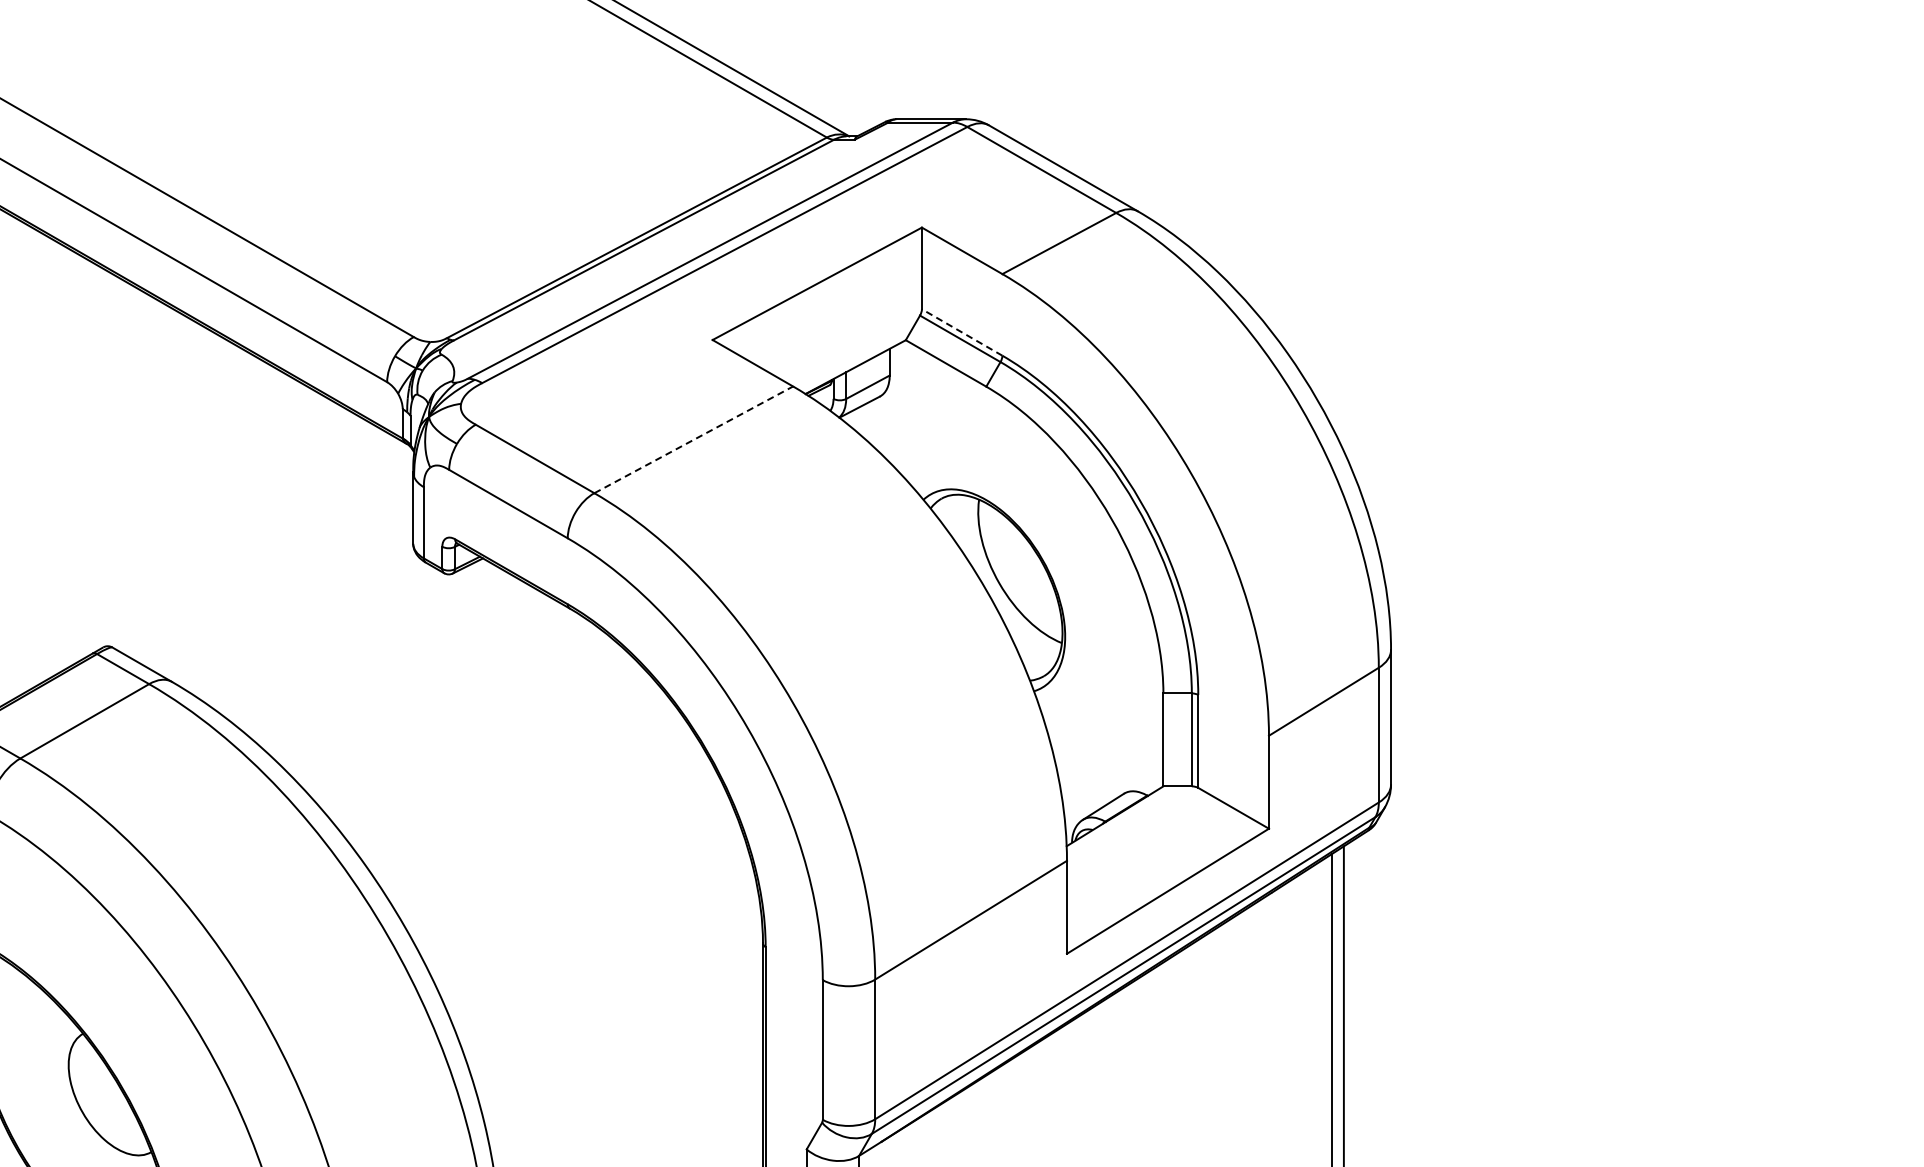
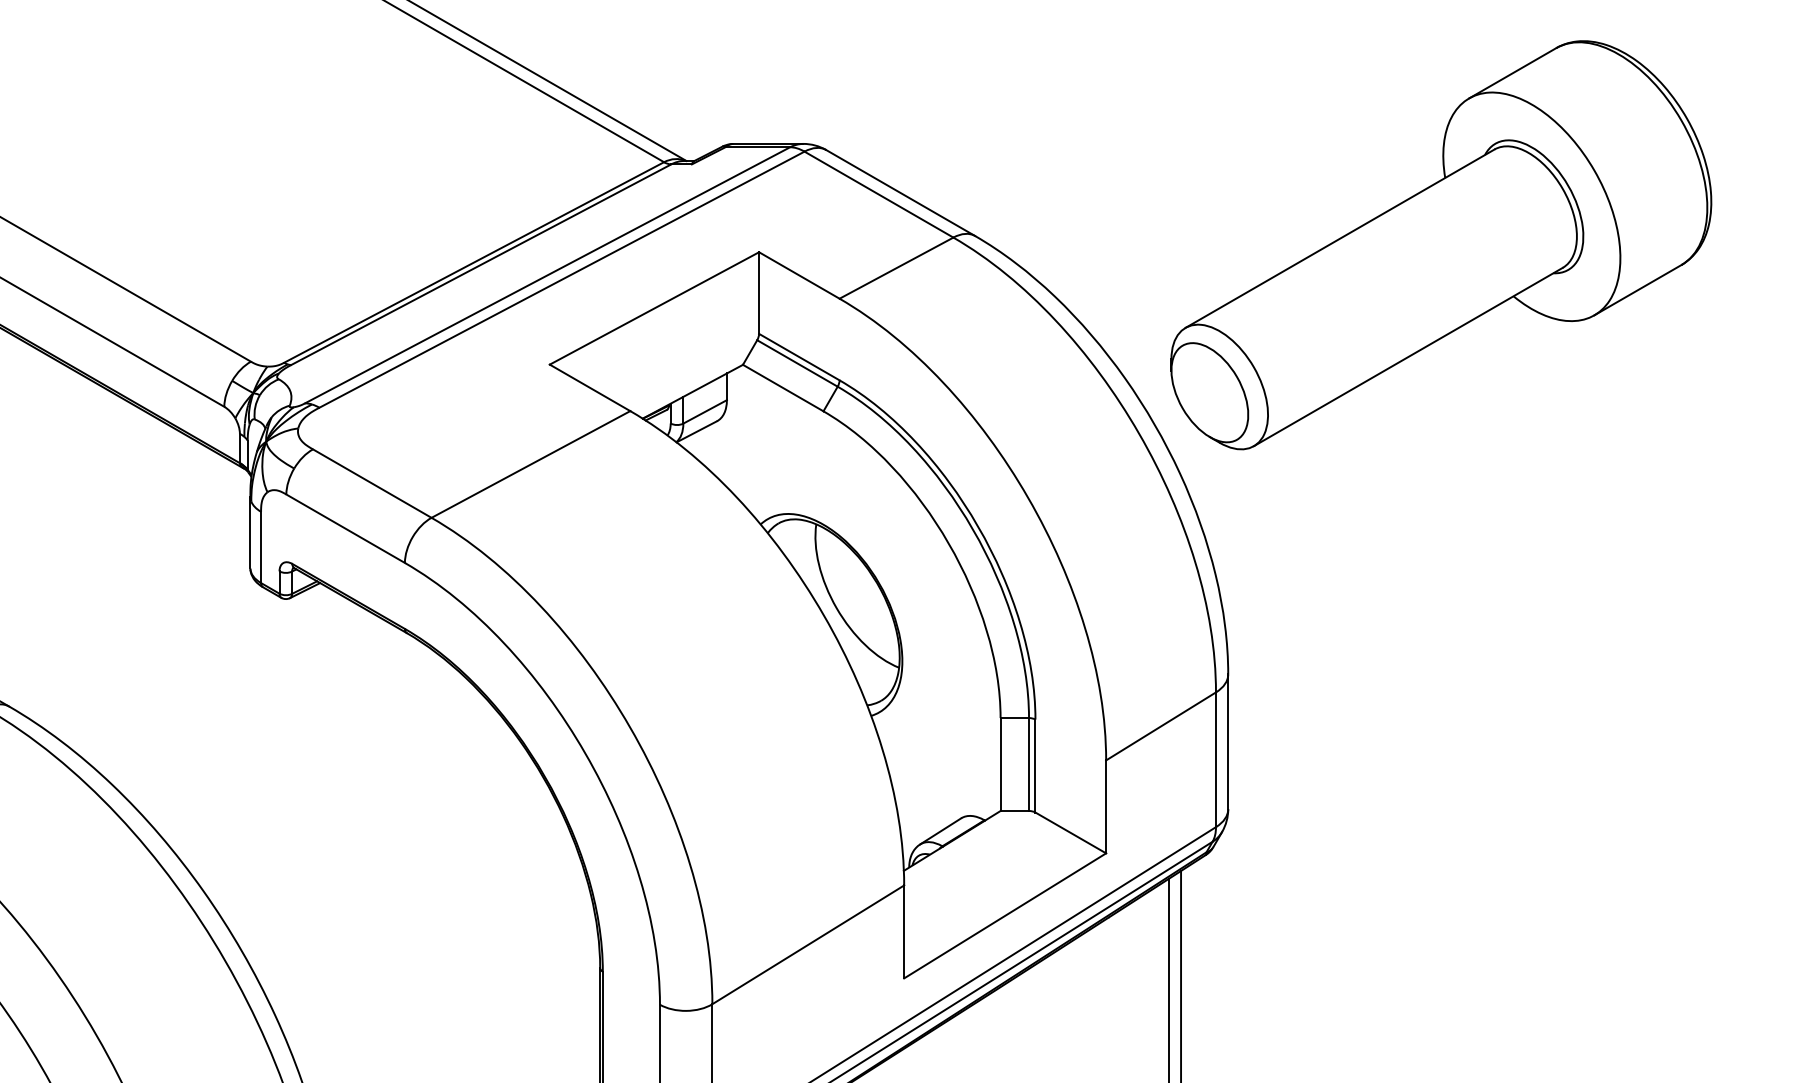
part: (1604, 220) -> (1441, 245), added
line: (961, 332) -> (798, 357), dashed -> solid
line: (693, 439) -> (530, 464), dashed -> solid

